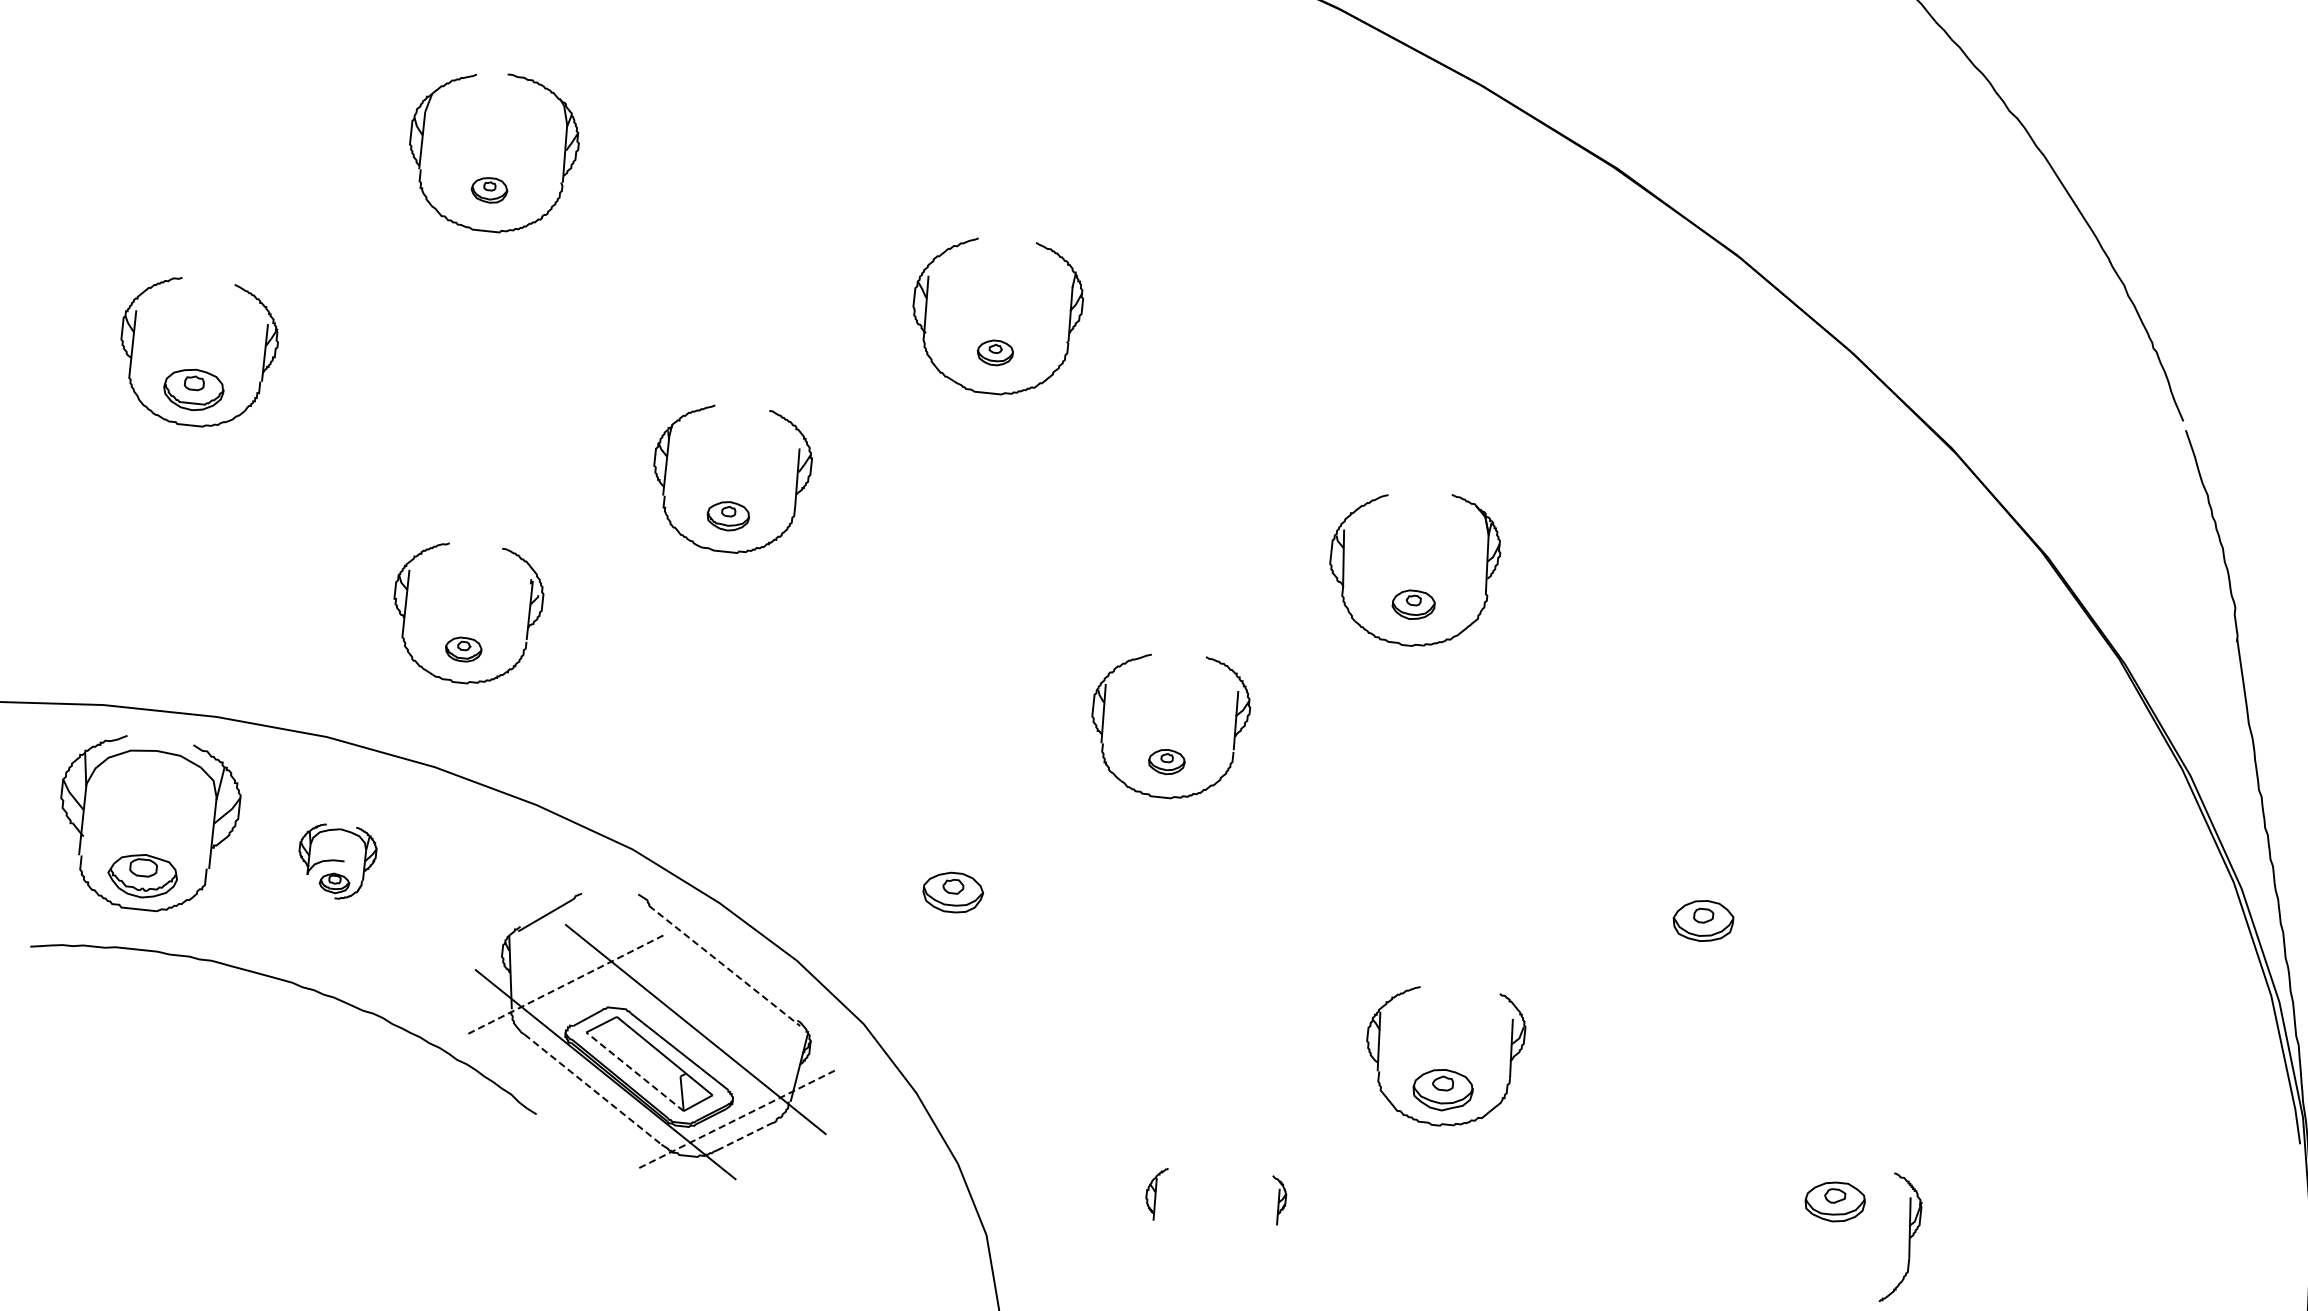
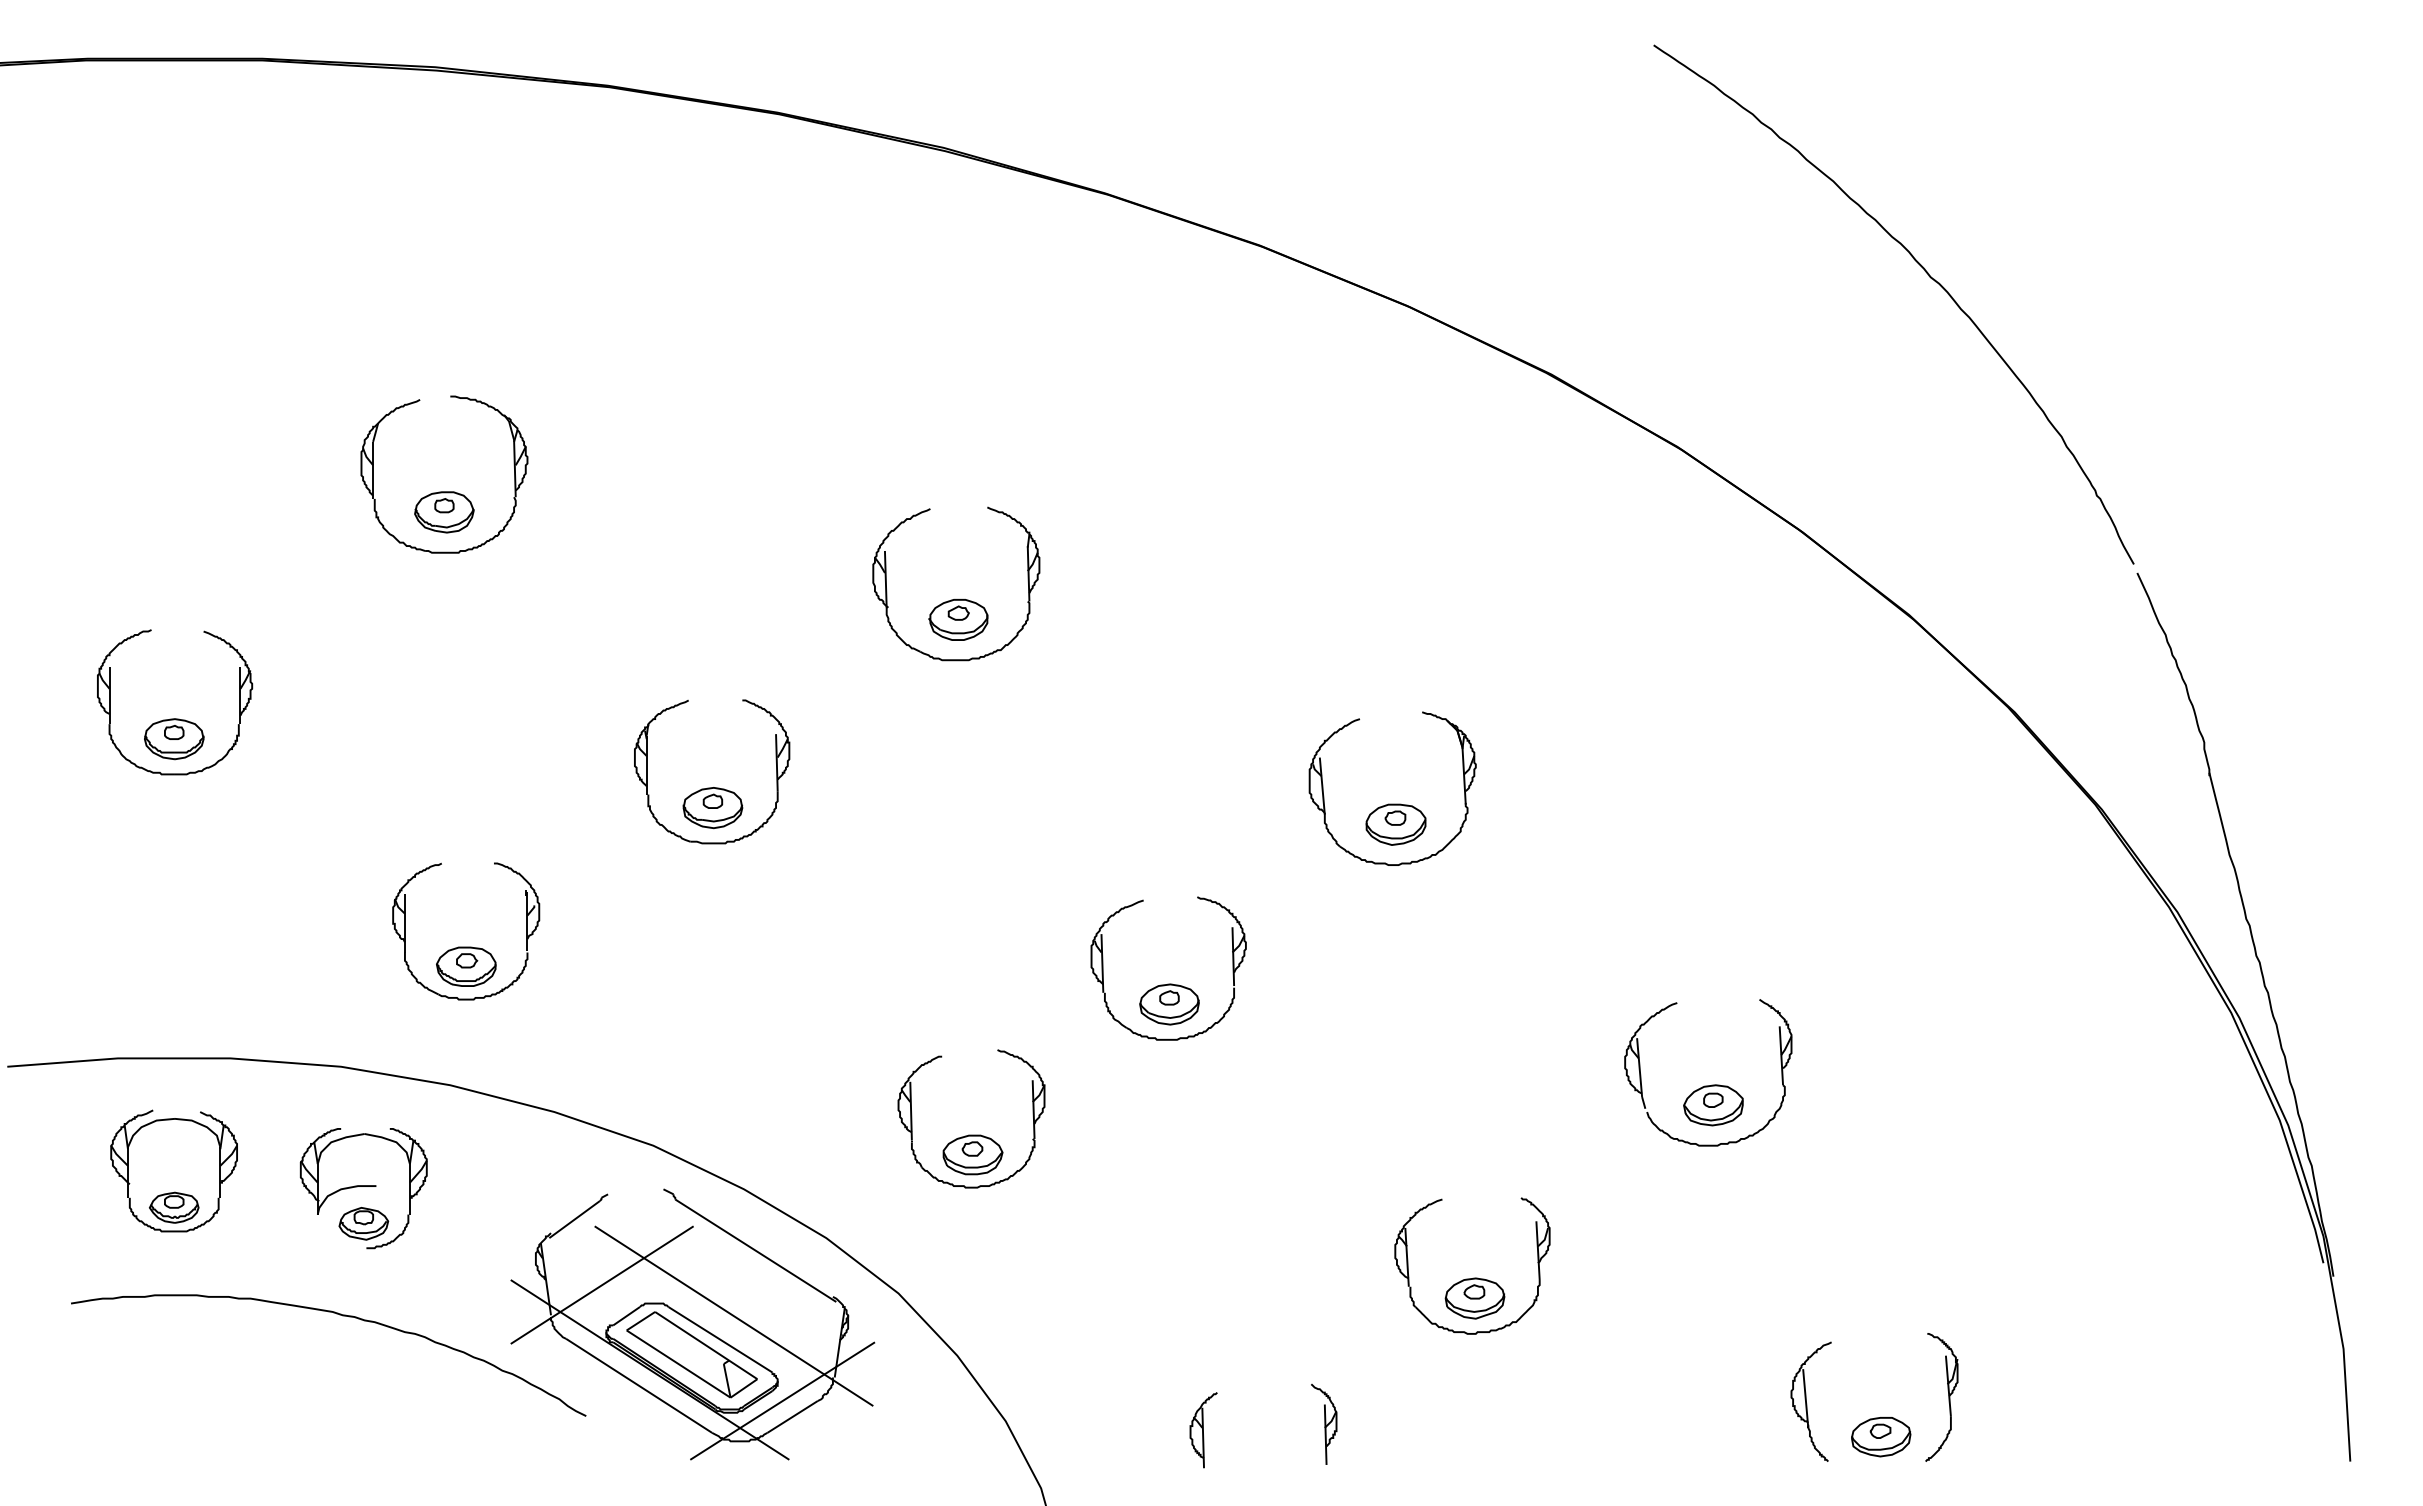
part: (489, 190) -> (444, 512), size x1.67
part: (995, 352) -> (958, 619), size x1.67
part: (727, 516) -> (712, 808), size x1.43
part: (1413, 604) -> (1395, 824), size x1.43
part: (463, 649) -> (466, 966), size x1.67
part: (1166, 762) -> (1169, 1004), size x1.67
part: (147, 823) -> (173, 1170), size x0.71
part: (896, 849) -> (912, 1118), added
part: (336, 861) -> (363, 1188), size x1.67
part: (1634, 882) -> (1641, 1074), added
line: (725, 966) -> (756, 1251), dashed -> solid
line: (566, 984) -> (602, 1285), dashed -> solid
line: (634, 1072) -> (678, 1364), dashed -> solid
line: (593, 1089) -> (639, 1385), dashed -> solid
line: (735, 1120) -> (782, 1401), dashed -> solid
line: (744, 1136) -> (792, 1416), dashed -> solid
part: (1155, 1194) -> (1203, 1430), size x1.43
part: (1278, 1200) -> (1324, 1424), size x1.67
part: (1835, 1202) -> (1881, 1437), moved
part: (1769, 1229) -> (1810, 1401), added

